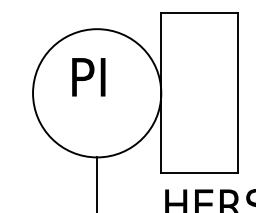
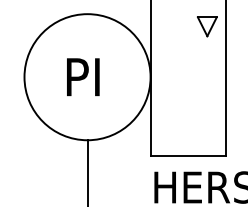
part: (218, 41) -> (206, 26), added
text: (88, 77) -> (82, 77), moved

